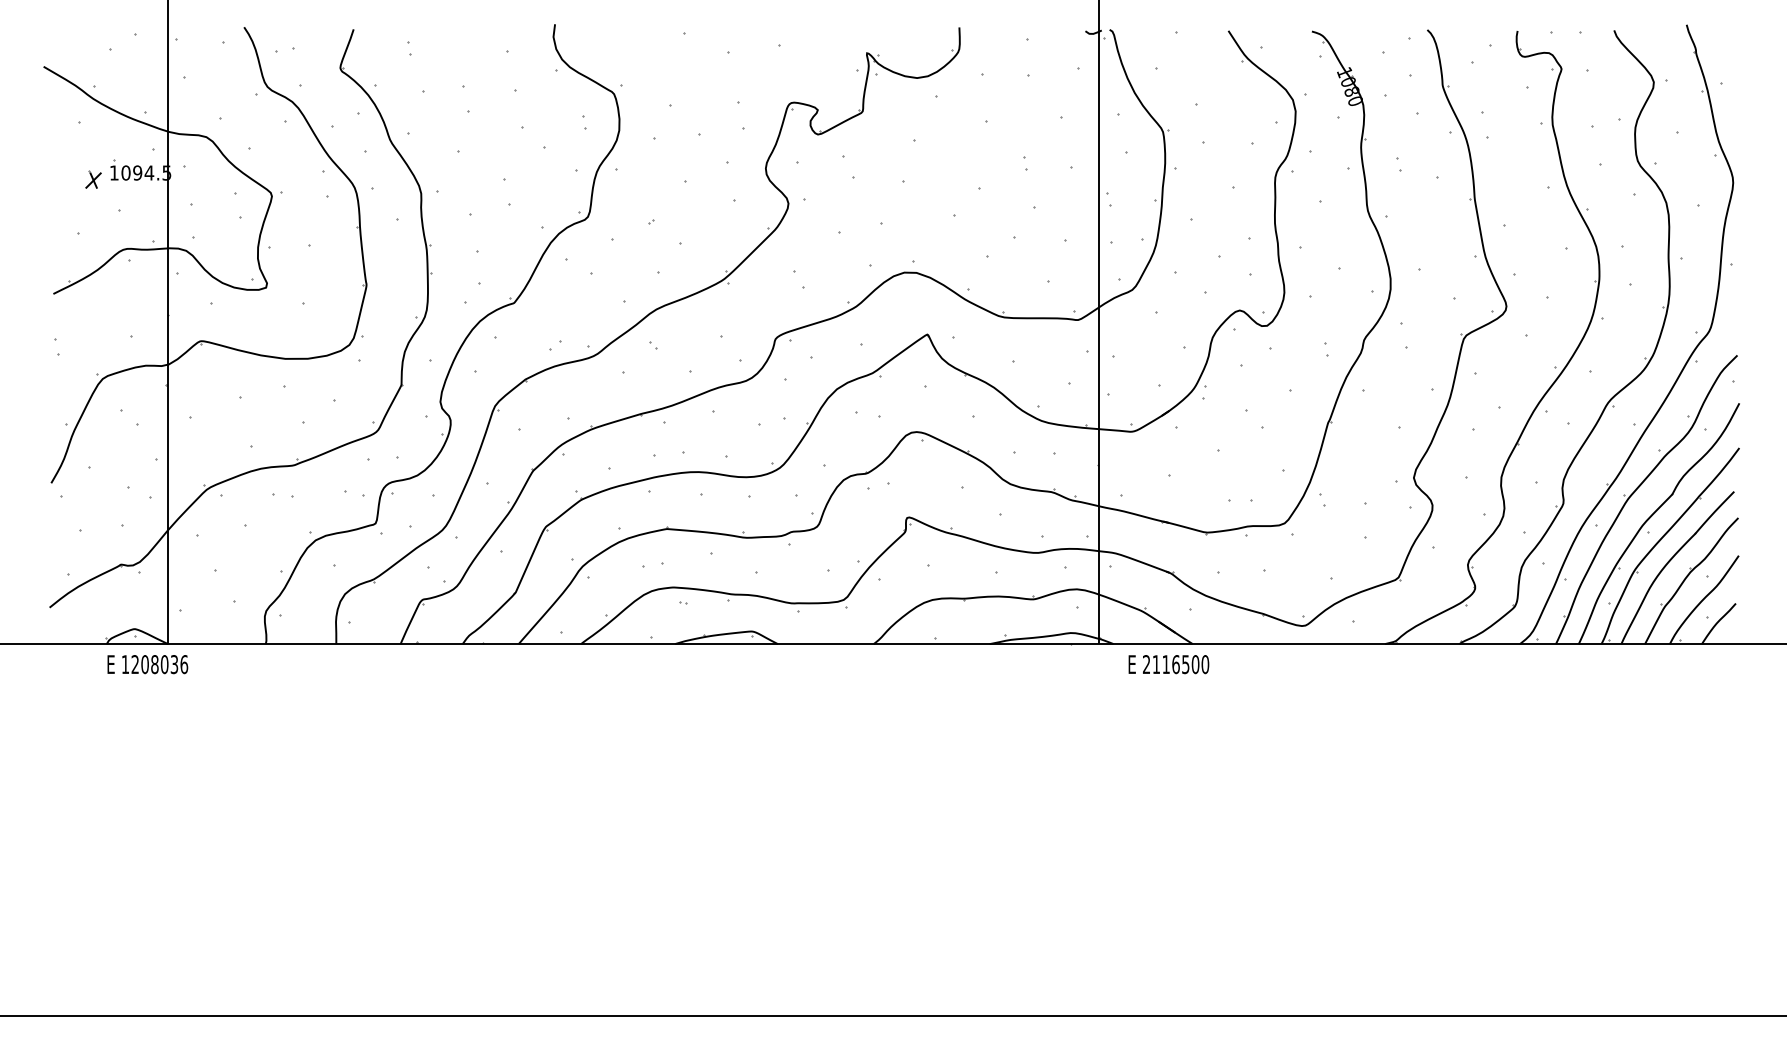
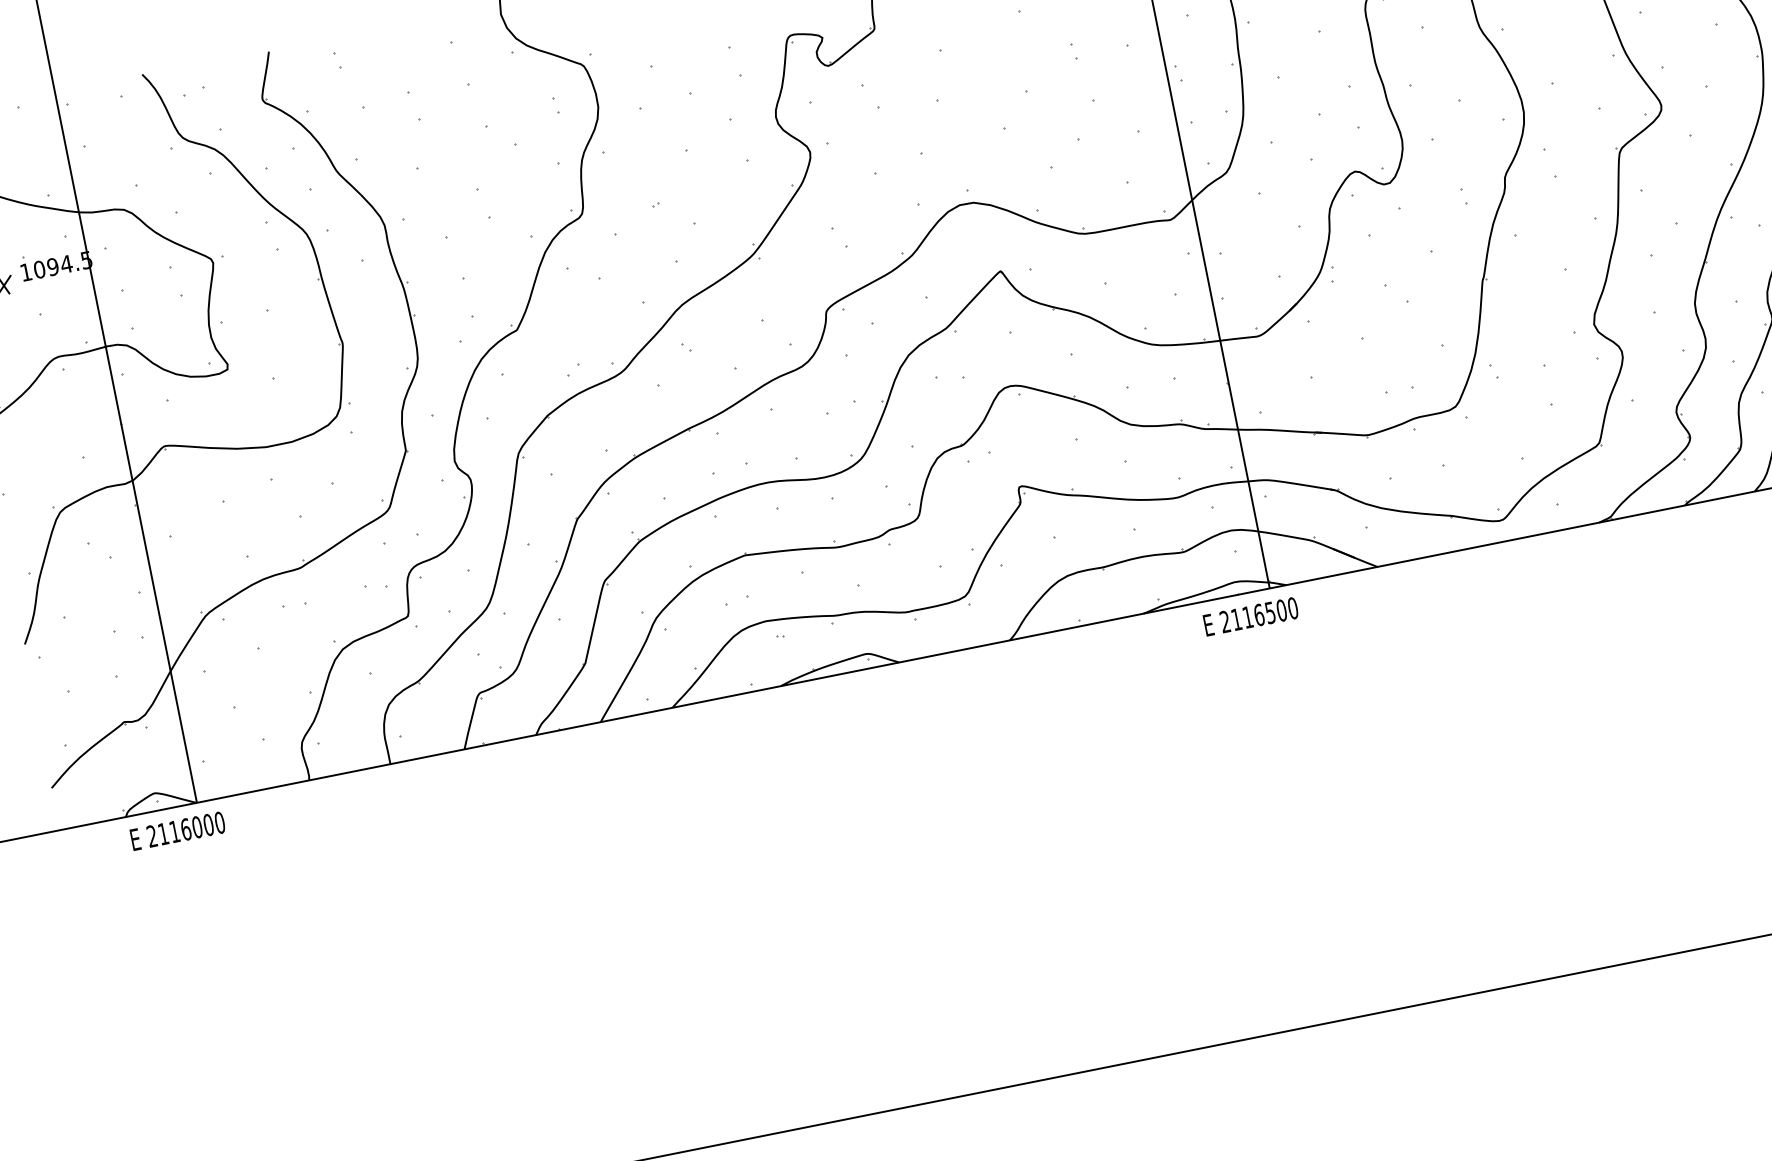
text: (154, 664) -> (185, 829), 1208036 -> 2116000
text: (1168, 664) -> (1250, 616), moved

